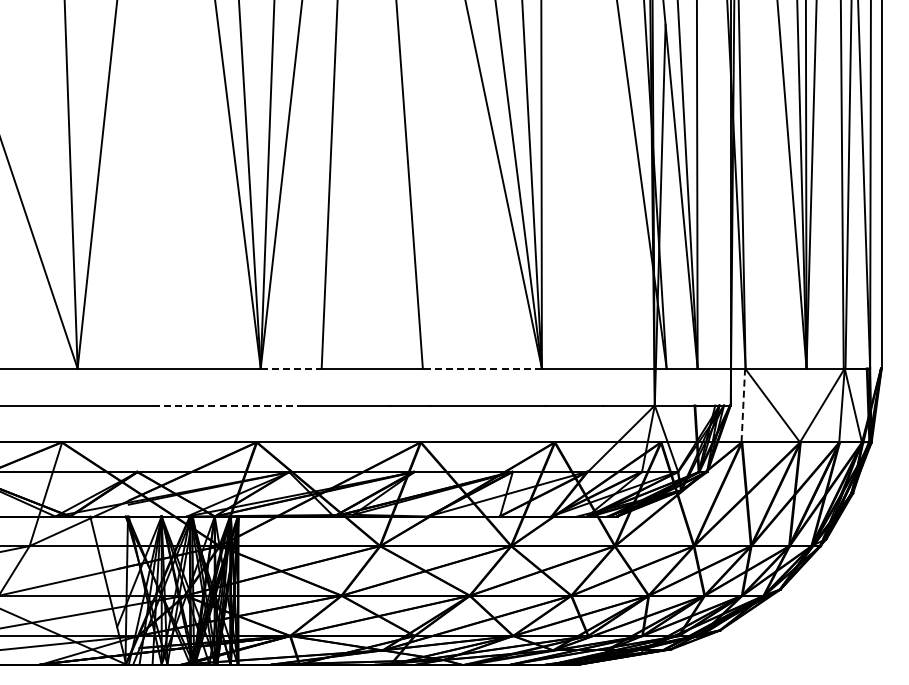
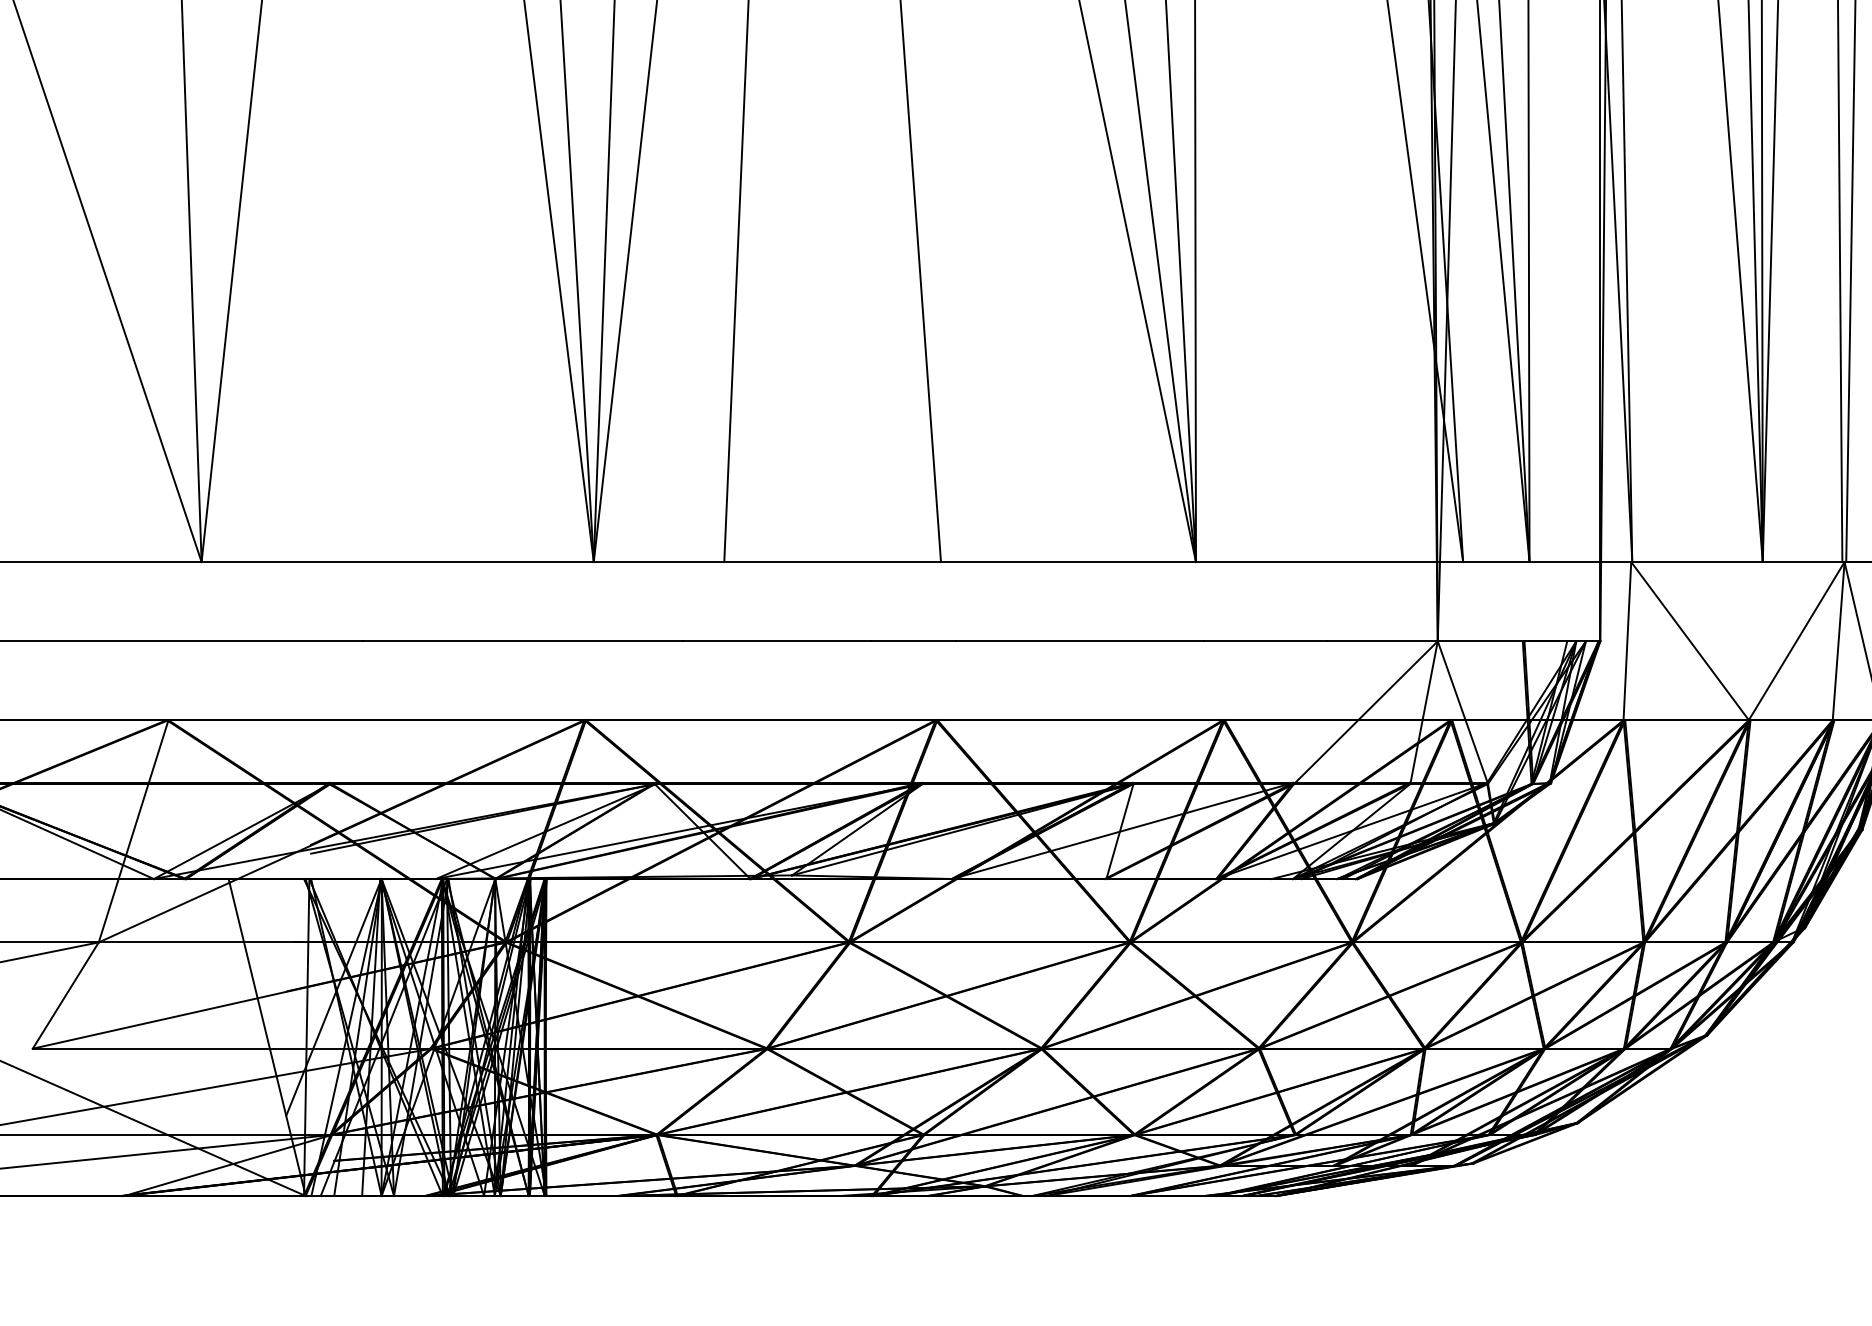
line: (291, 368) -> (659, 561), dashed -> solid
line: (482, 368) -> (1068, 561), dashed -> solid
line: (227, 405) -> (522, 641), dashed -> solid
line: (743, 405) -> (1627, 641), dashed -> solid

